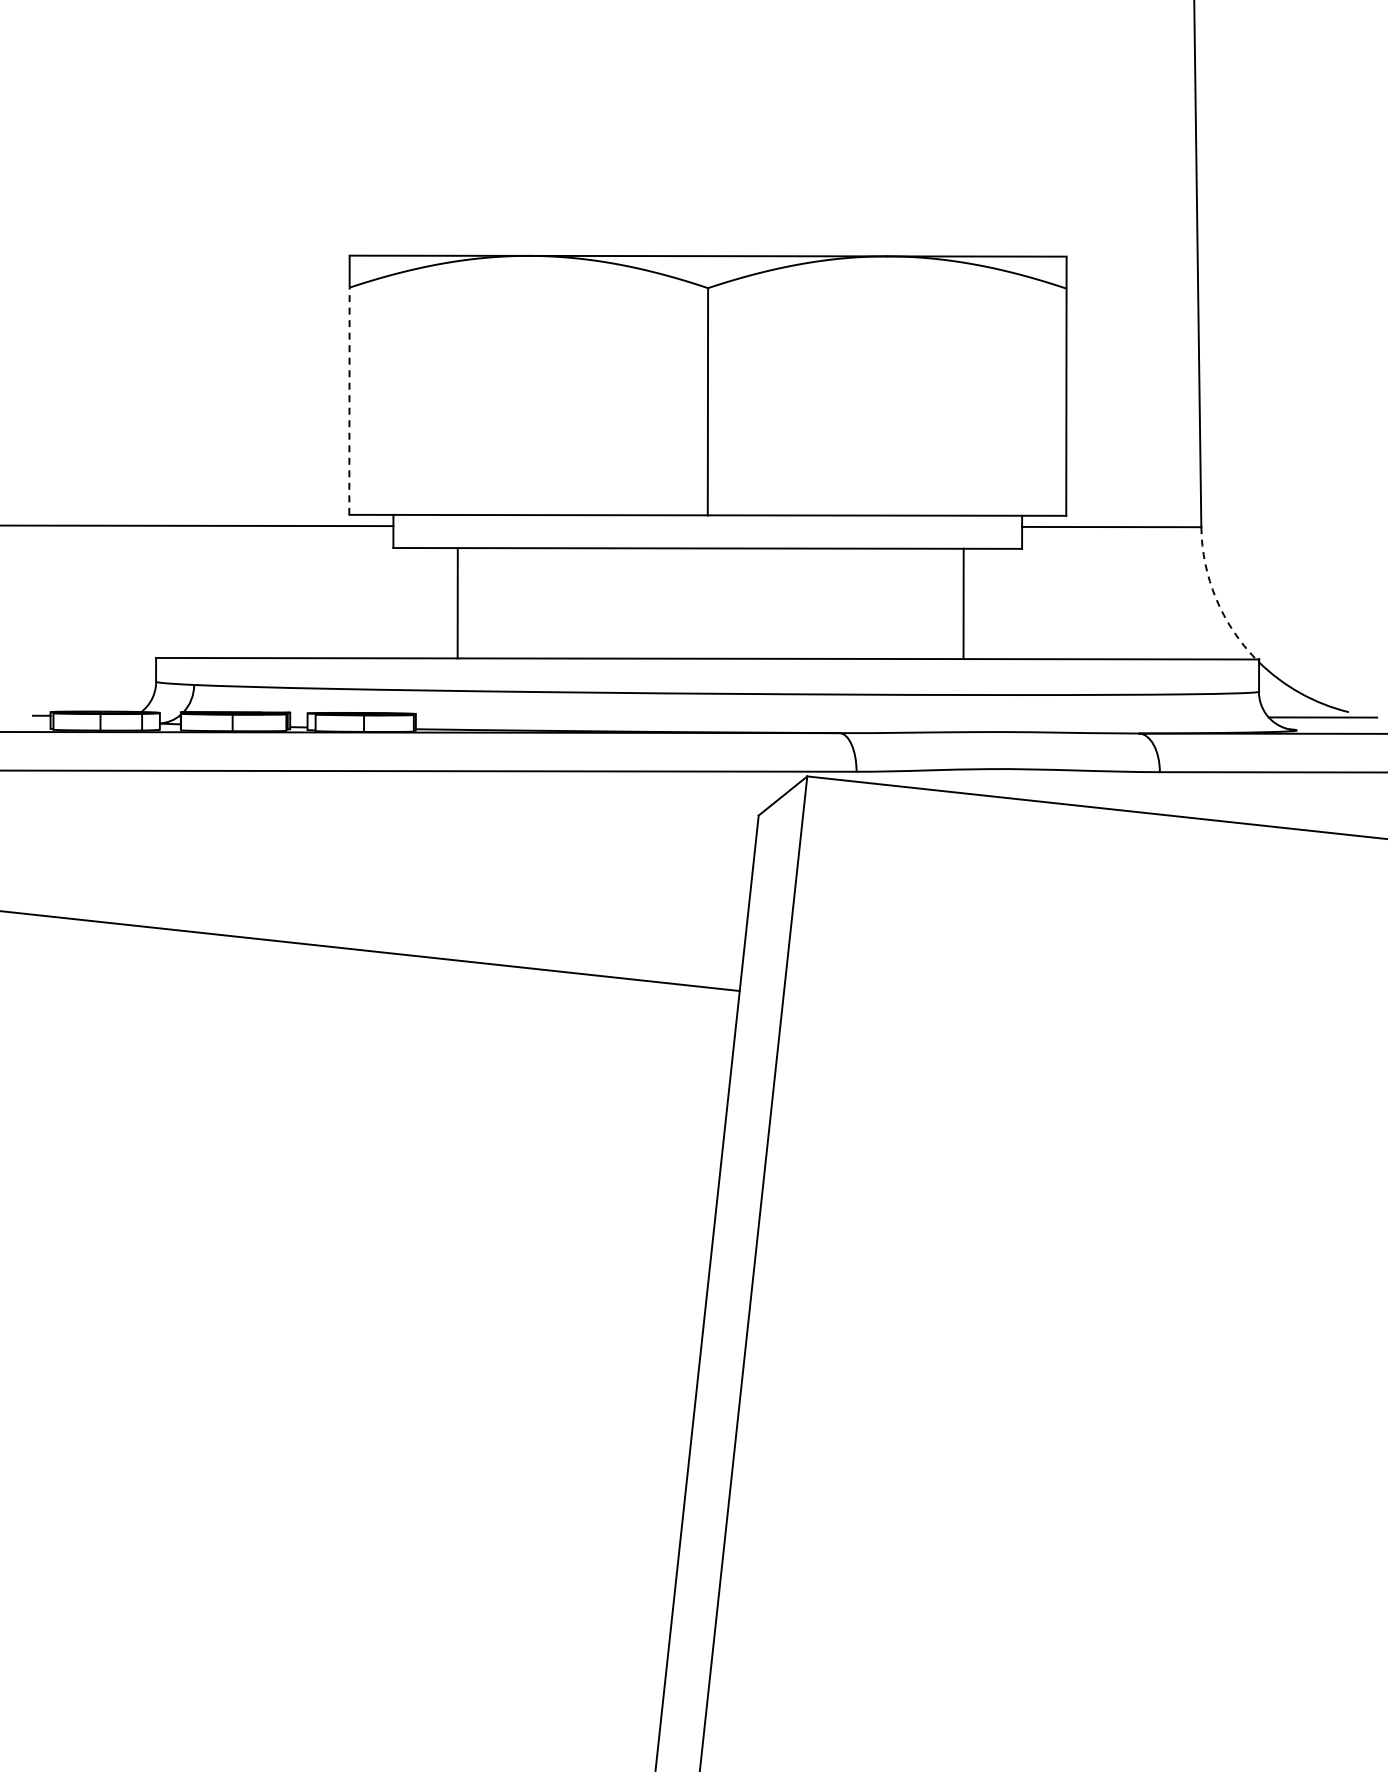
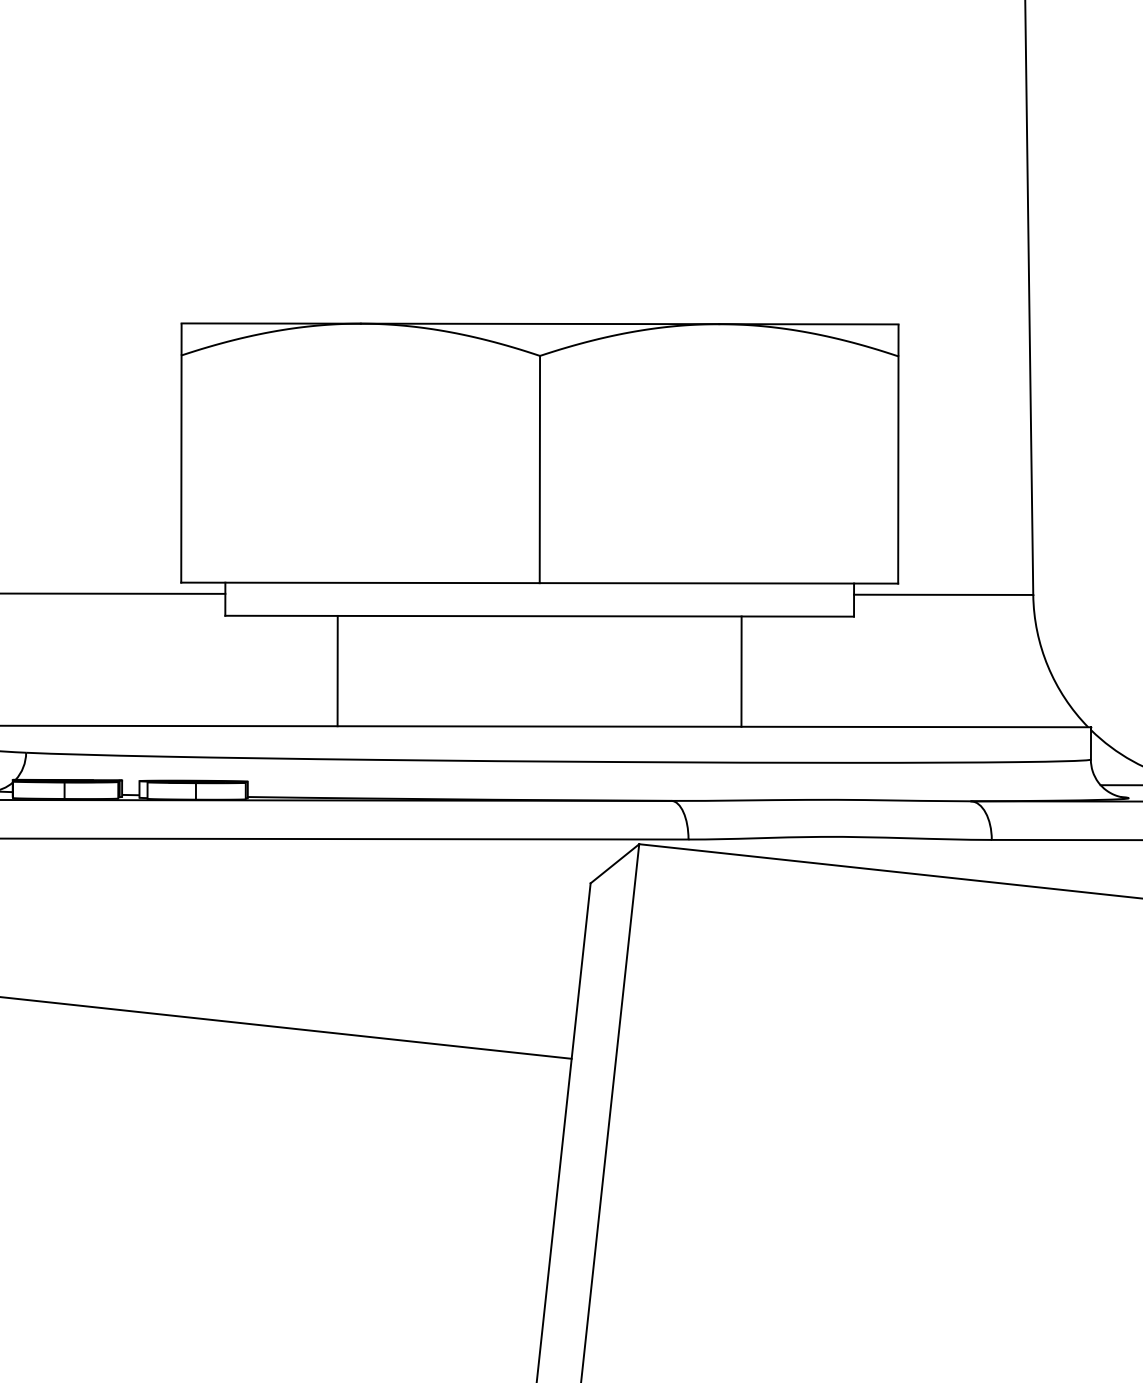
line: (349, 401) -> (181, 469), dashed -> solid
arc: (1216, 598) -> (1048, 666), dashed -> solid
line: (457, 603) -> (337, 671), moved
line: (963, 603) -> (741, 671), moved

